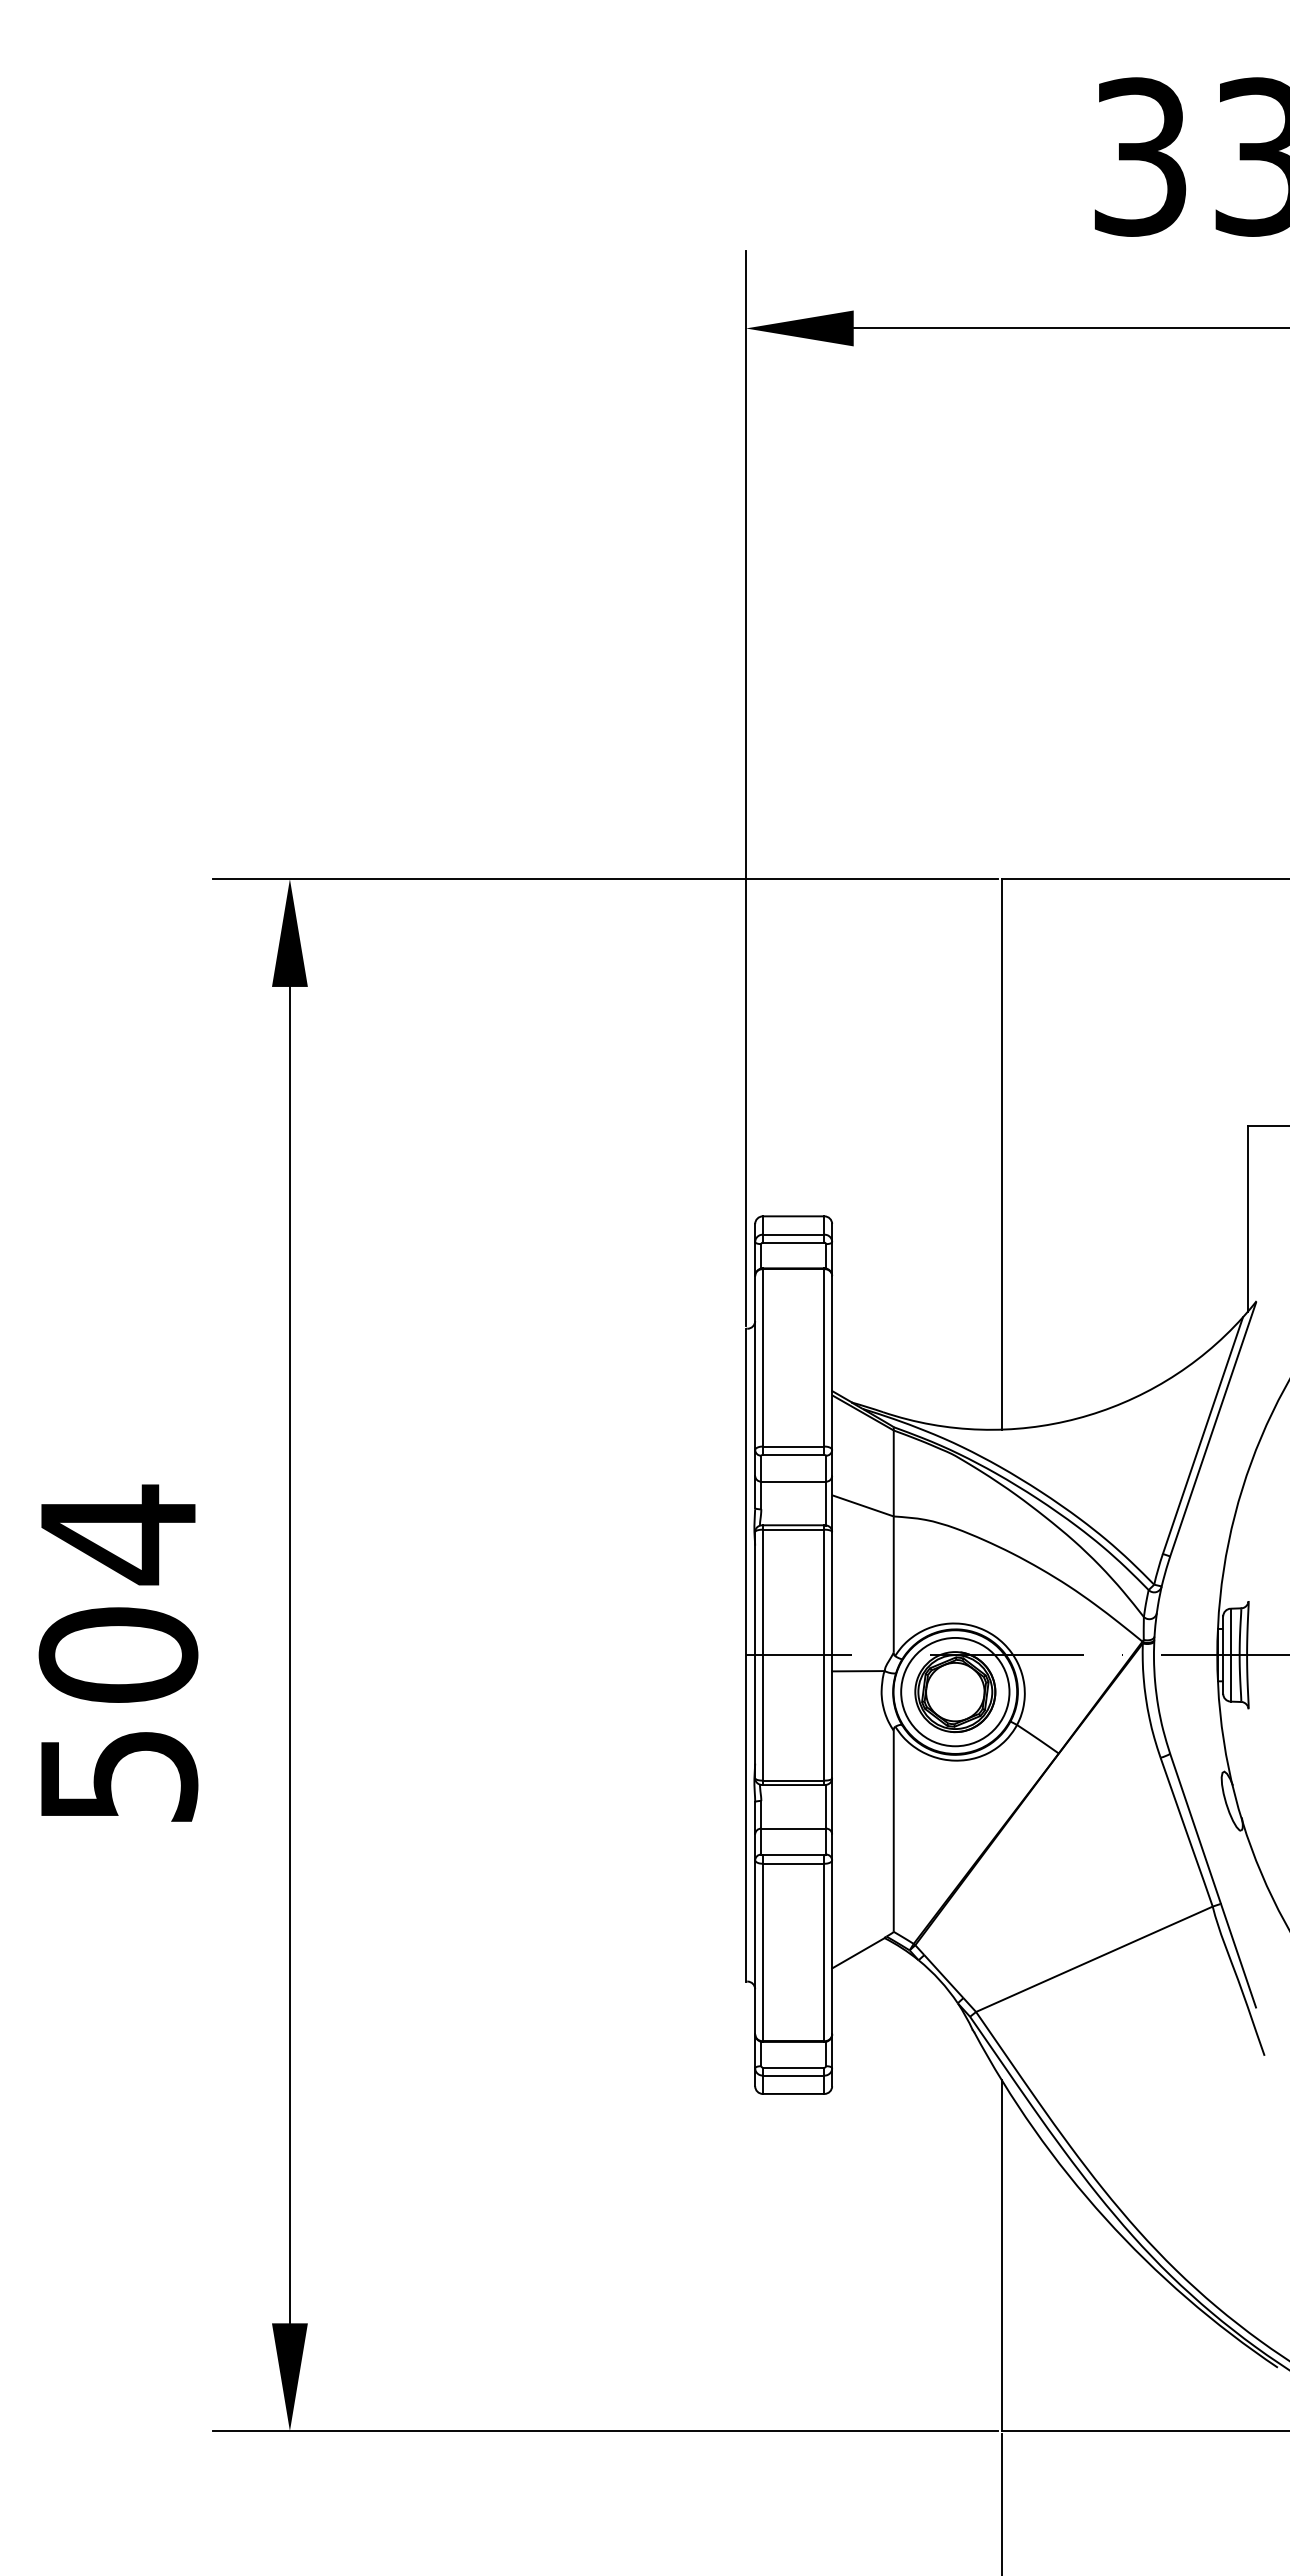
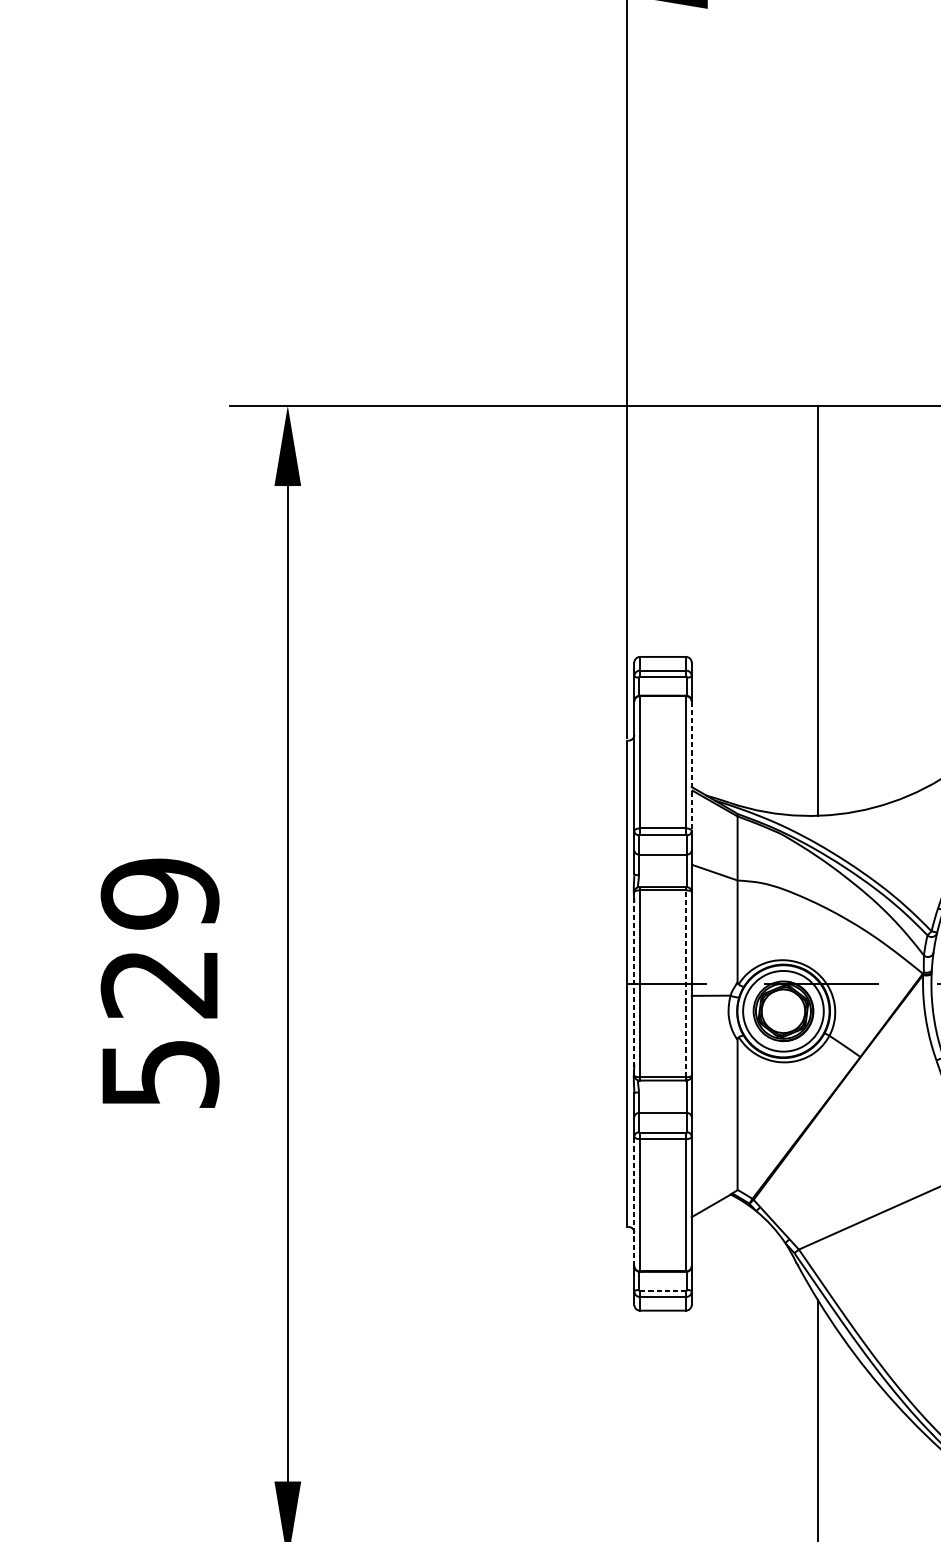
line: (832, 1363) -> (691, 766), solid -> dashed
text: (118, 1593) -> (160, 937), 504 -> 529
line: (755, 1654) -> (634, 983), solid -> dashed
line: (824, 1654) -> (686, 983), solid -> dashed
line: (755, 1946) -> (634, 1200), solid -> dashed
line: (793, 2067) -> (662, 1290), solid -> dashed

